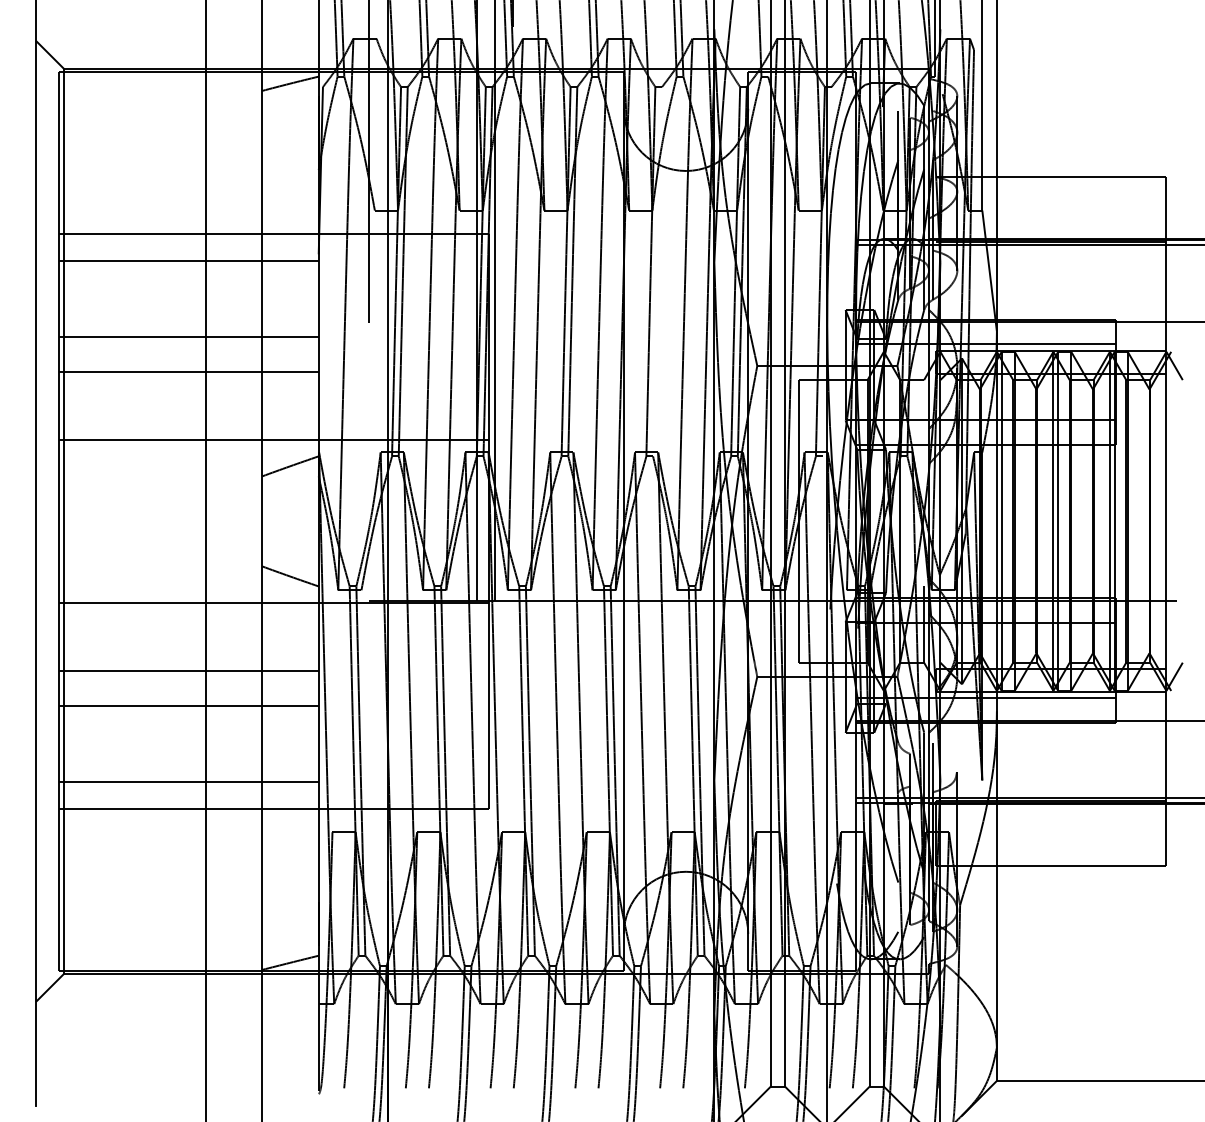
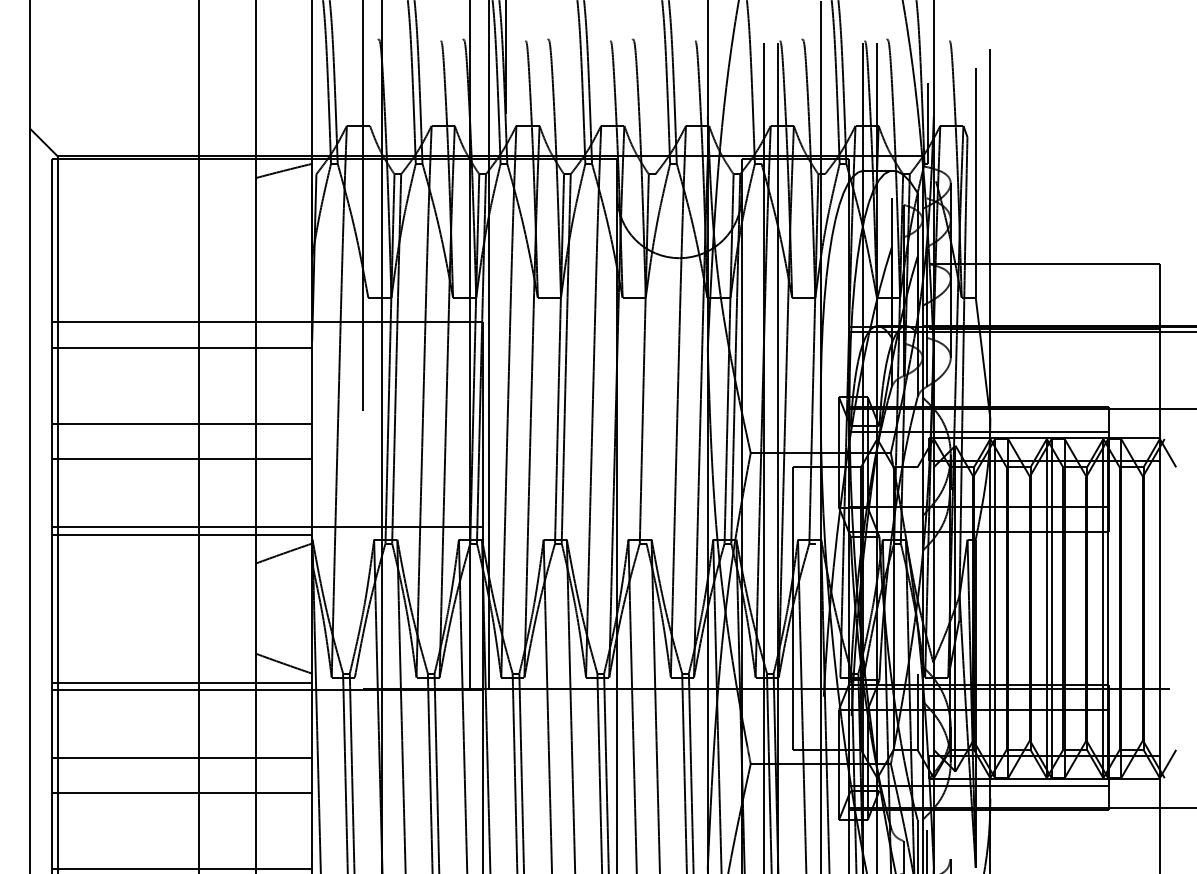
line: (188, 447) -> (181, 534), added
line: (188, 595) -> (181, 682), added

